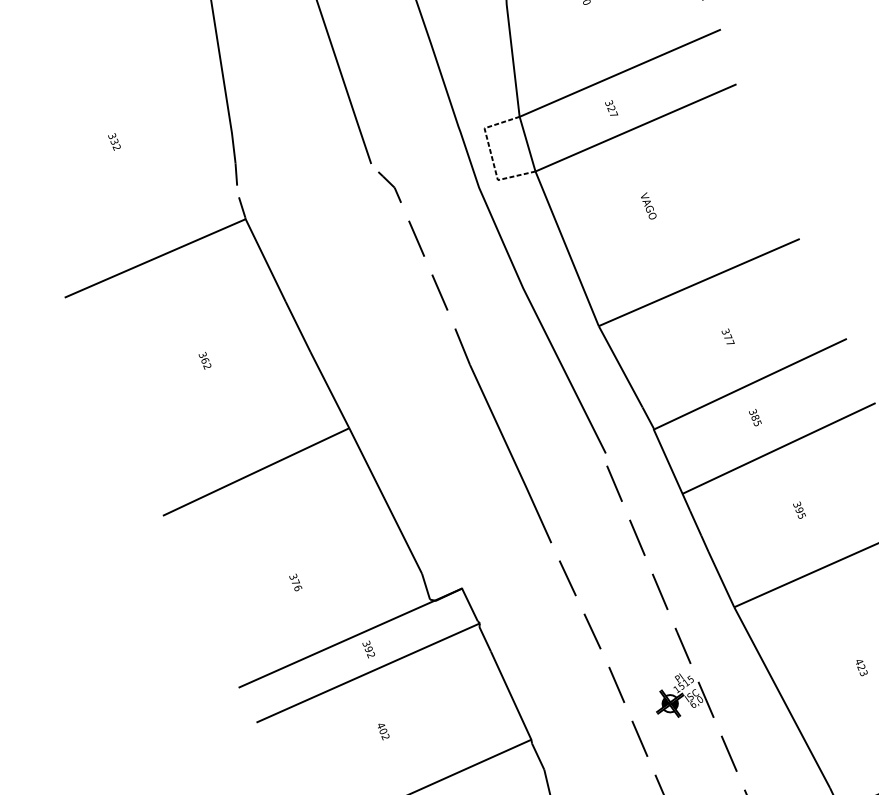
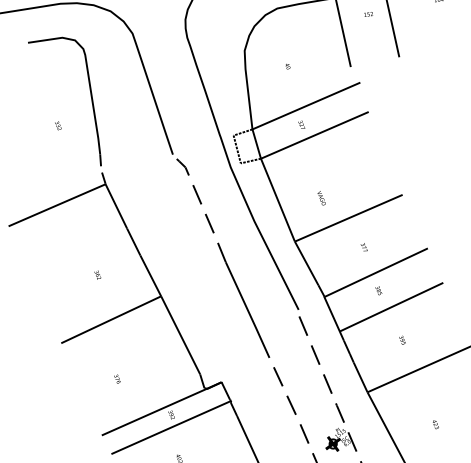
text: (114, 141) -> (58, 125), moved
text: (648, 206) -> (321, 198), moved
text: (204, 359) -> (97, 274), moved
text: (295, 581) -> (117, 378), moved

